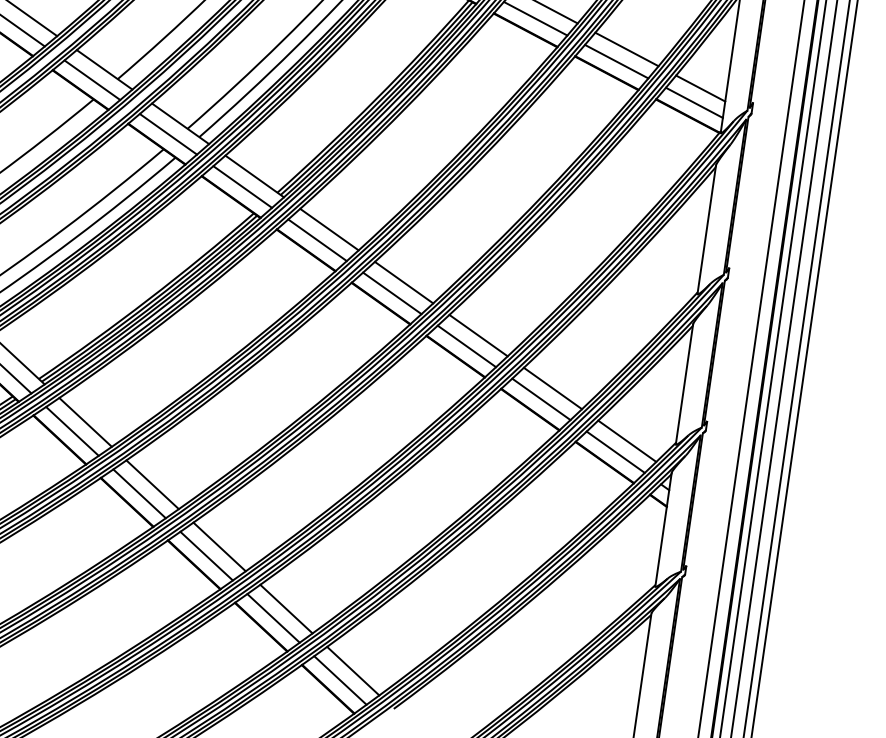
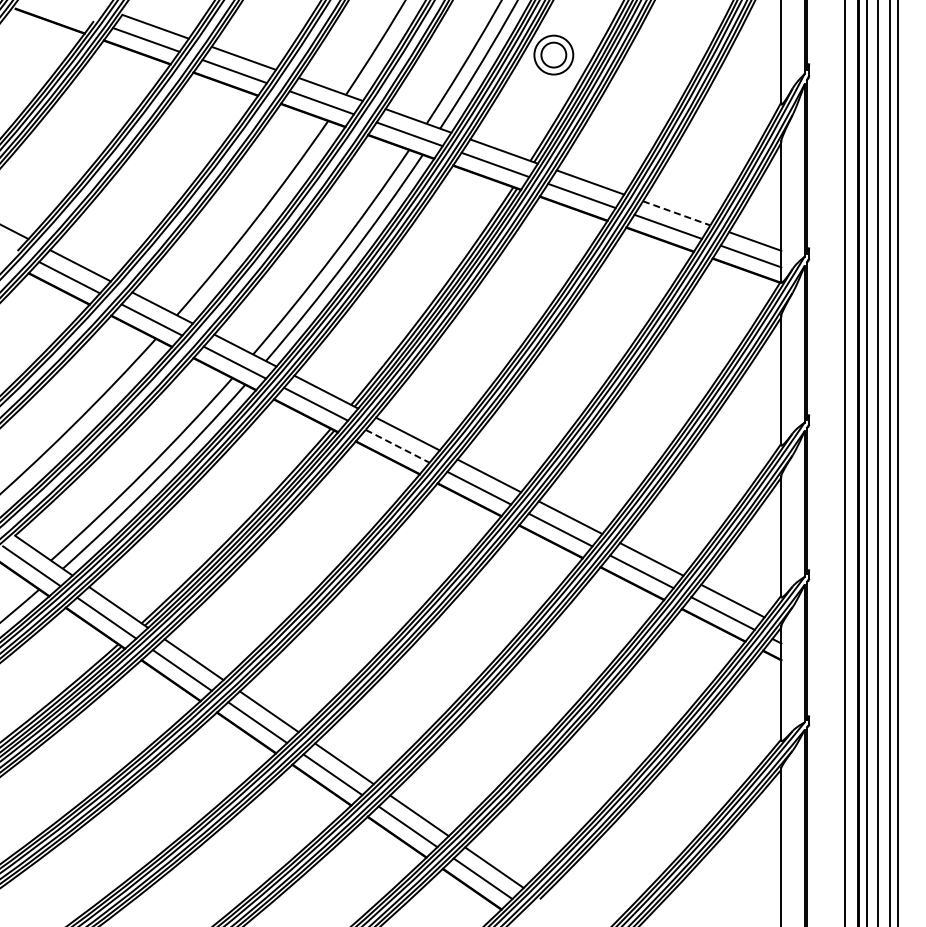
line: (626, 49) -> (676, 213), solid -> dashed
line: (317, 240) -> (397, 446), solid -> dashed

